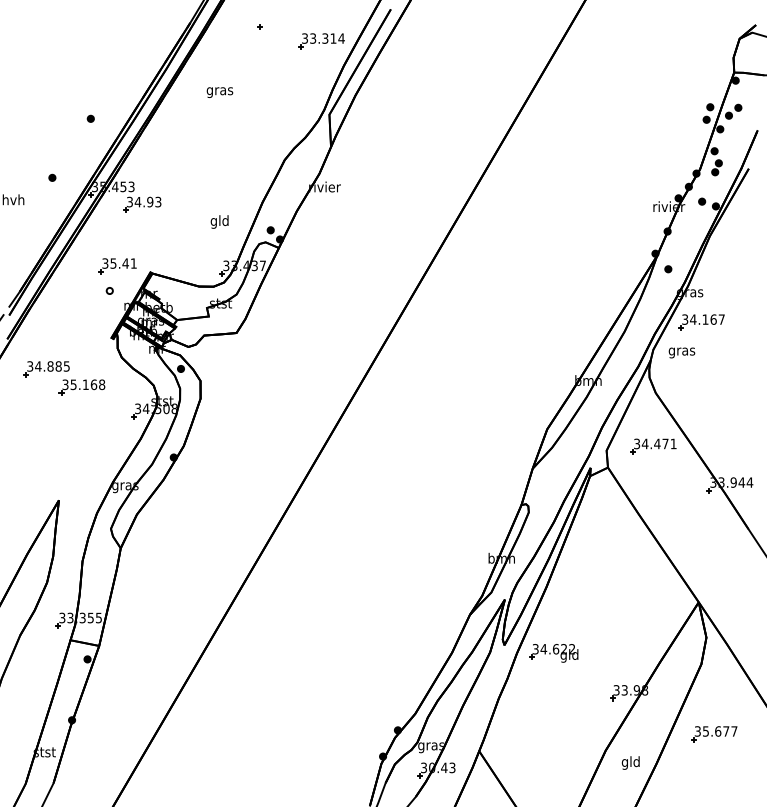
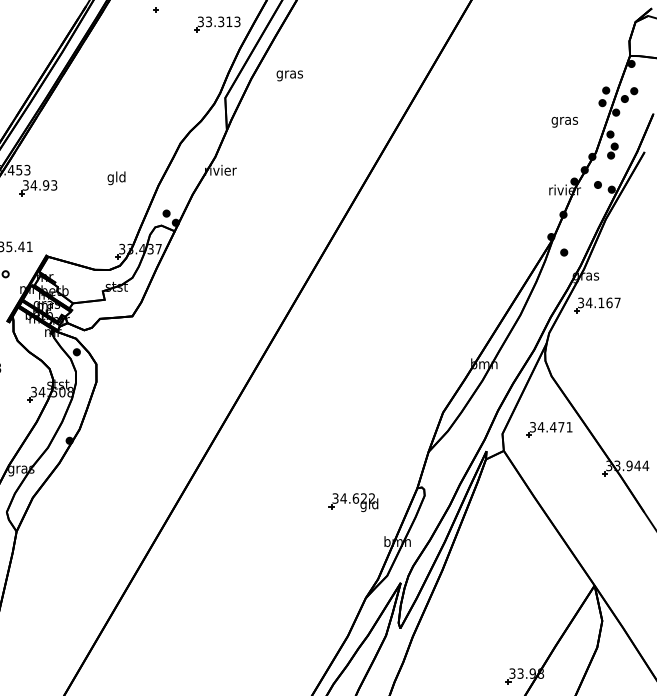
text: (341, 38) -> (237, 21), 33.314 -> 33.313
text: (219, 92) -> (289, 75), moved
text: (219, 221) -> (116, 177), moved
text: (681, 352) -> (564, 121), moved
part: (553, 653) -> (353, 502), moved

